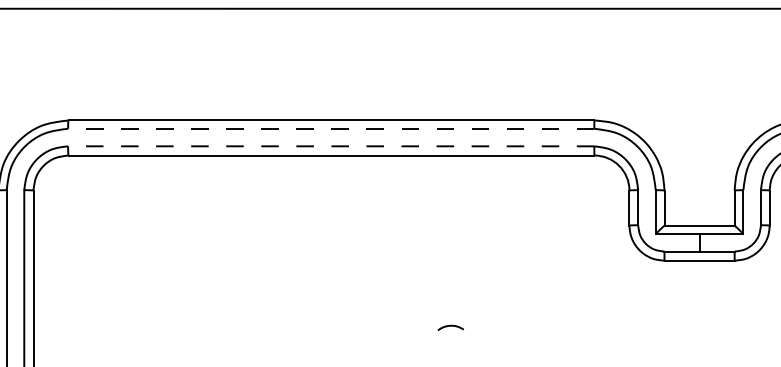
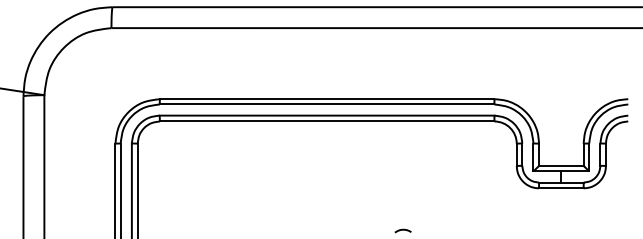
line: (330, 128) -> (326, 104), dashed -> solid
line: (330, 146) -> (326, 115), dashed -> solid

